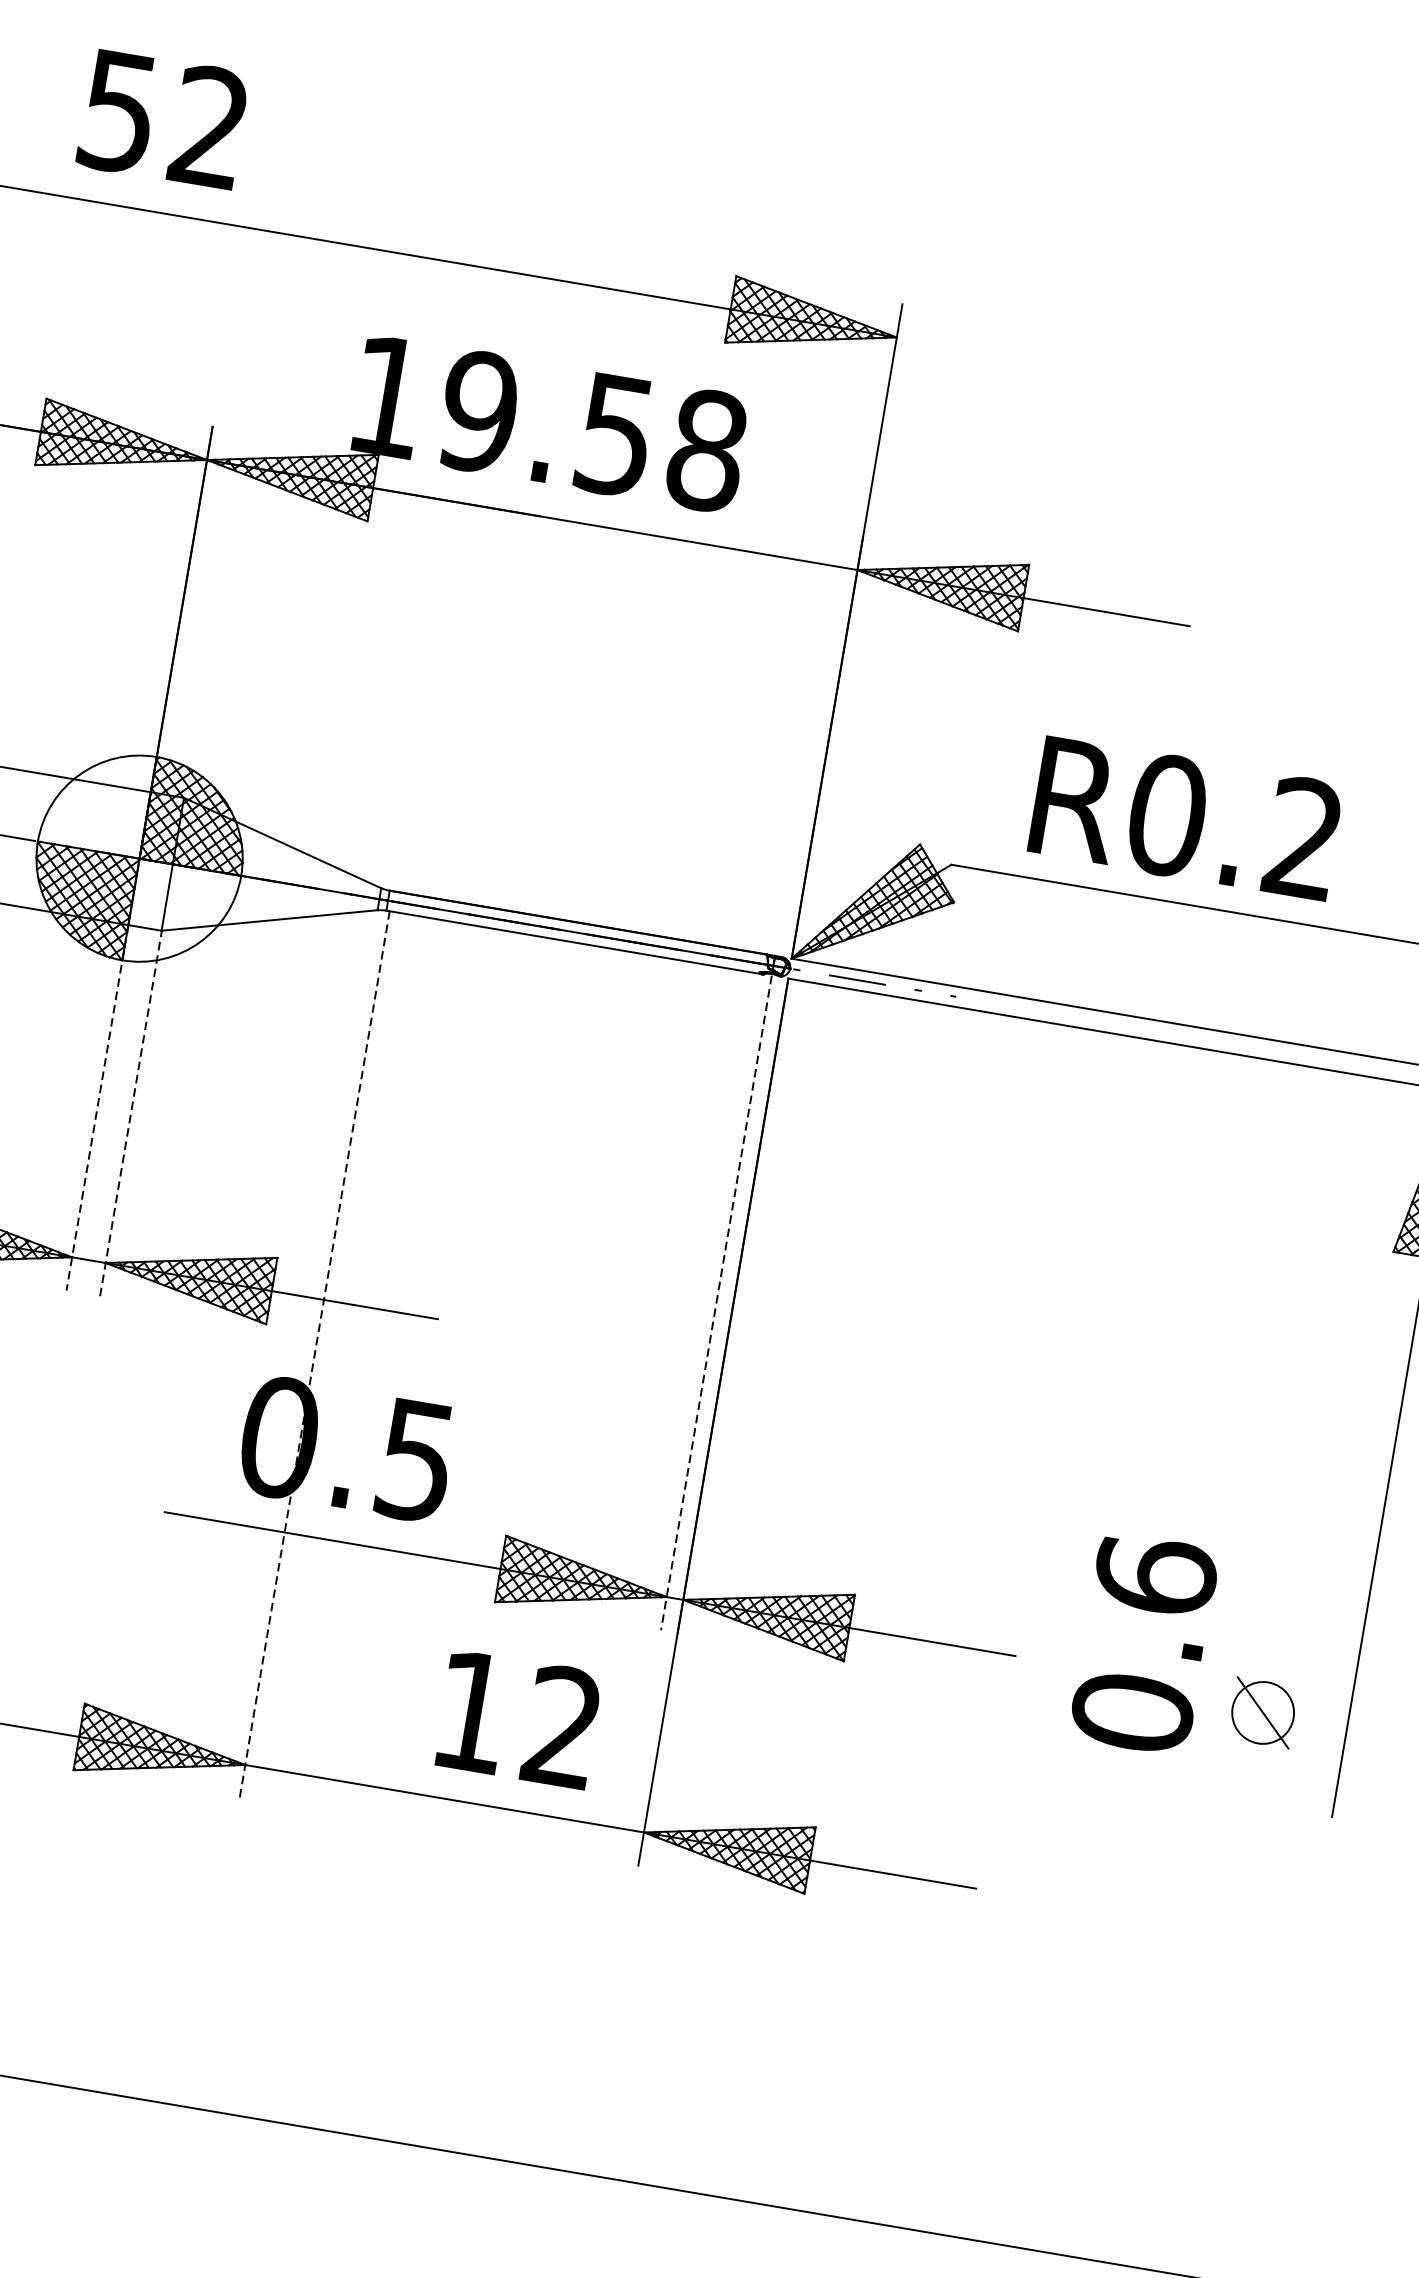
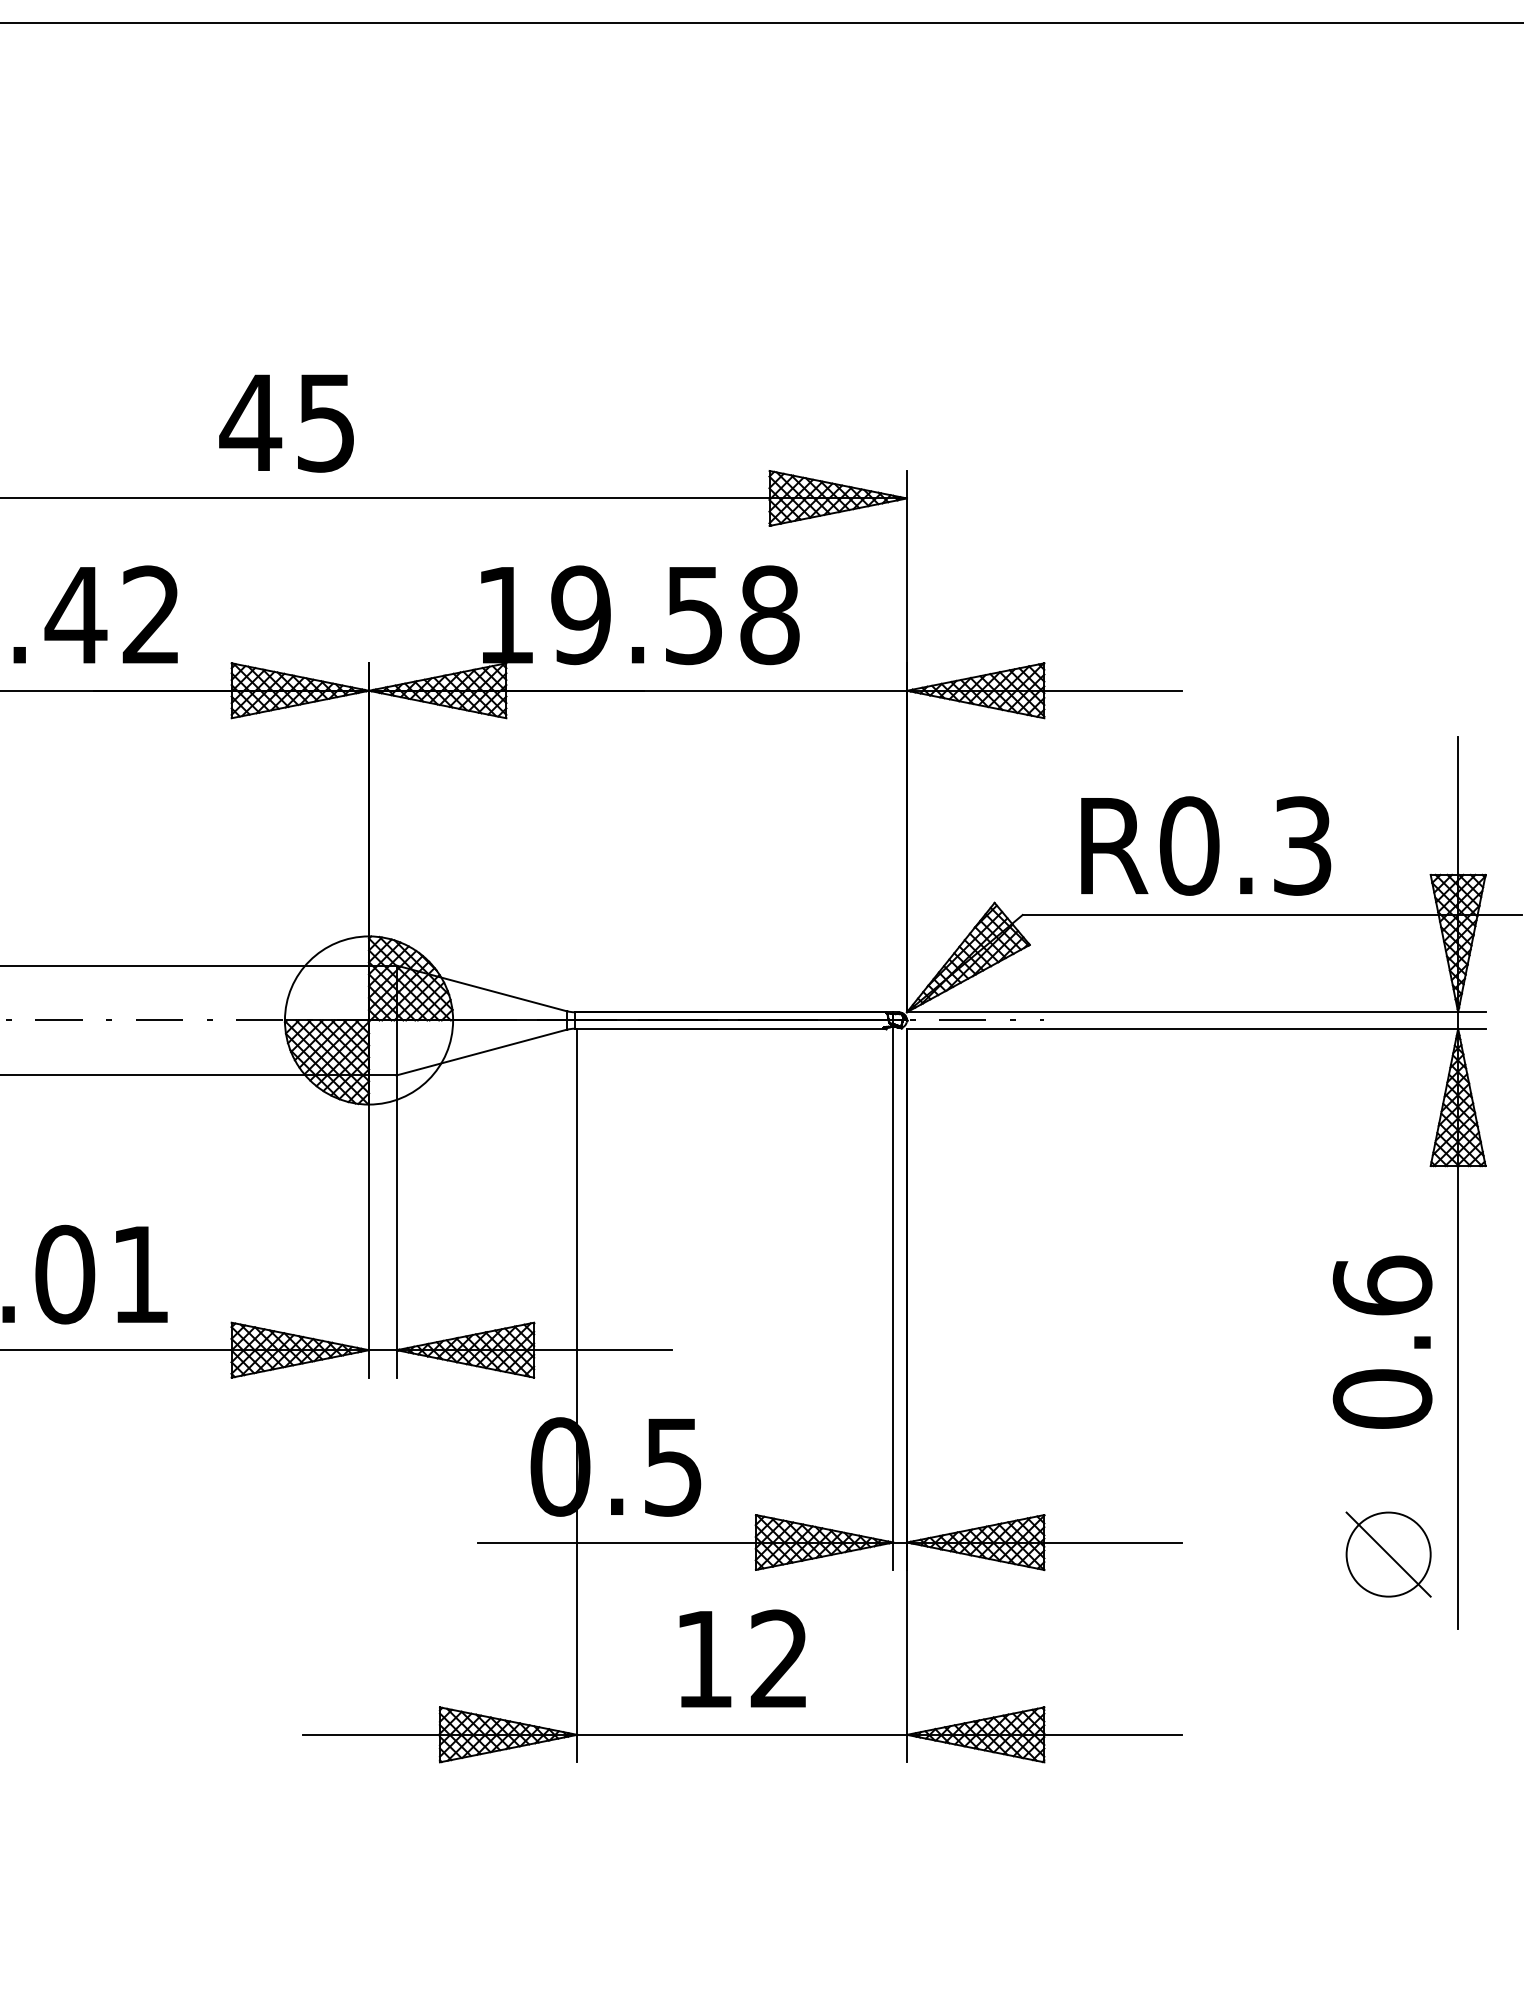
text: (162, 118) -> (286, 422), 52 -> 45
text: (1304, 837) -> (1302, 845), R0.2 -> R0.3
line: (97, 1109) -> (369, 1227), dashed -> solid
line: (130, 1113) -> (396, 1226), dashed -> solid
line: (716, 1303) -> (893, 1299), dashed -> solid
line: (314, 1354) -> (577, 1395), dashed -> solid
text: (1144, 1643) -> (1382, 1341), moved
part: (1263, 1712) -> (1388, 1554), size x1.67
text: (518, 1718) -> (742, 1658), moved

